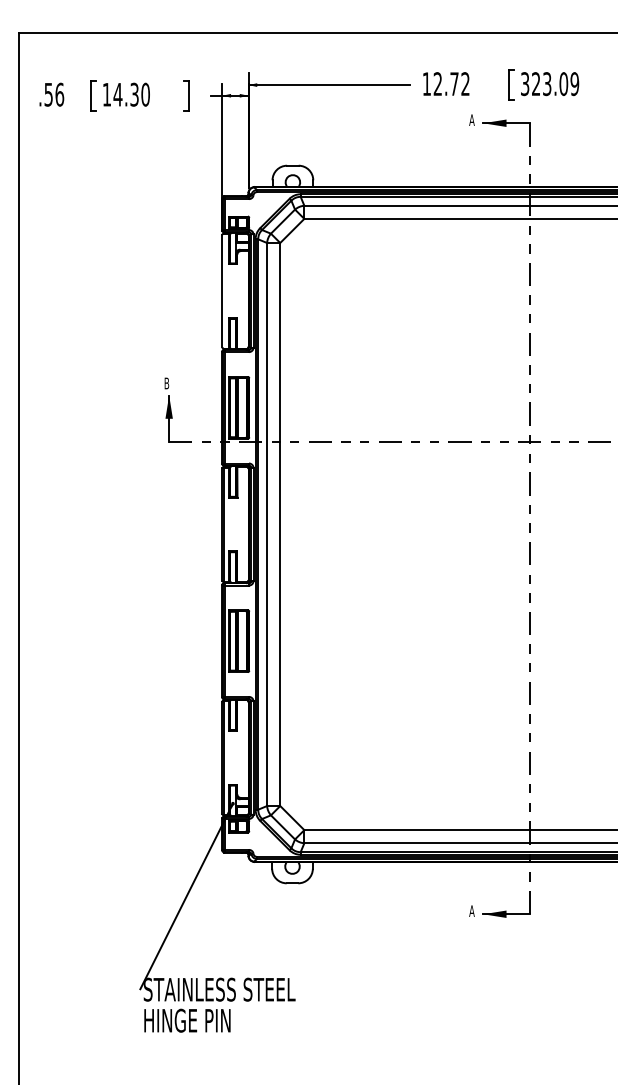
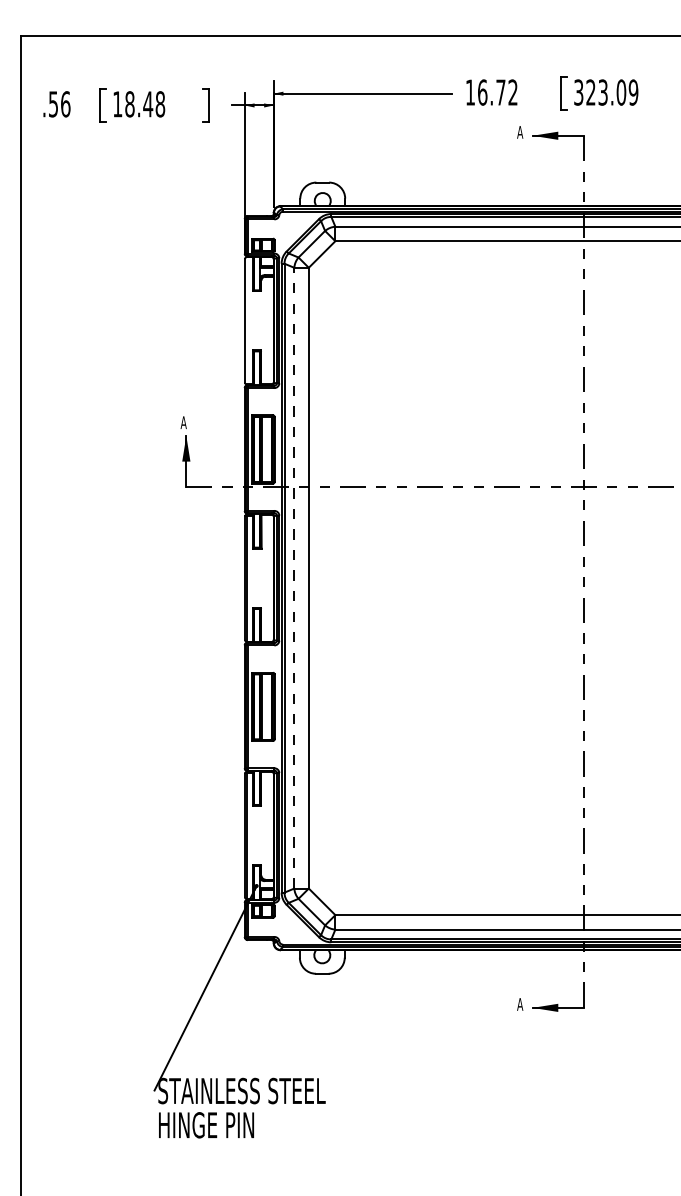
text: (437, 84) -> (482, 92), 12.72 -> 16.72
text: (131, 94) -> (144, 104), 14.30 -> 18.48
text: (166, 383) -> (183, 422), B -> A
line: (267, 523) -> (294, 577), solid -> dashed

